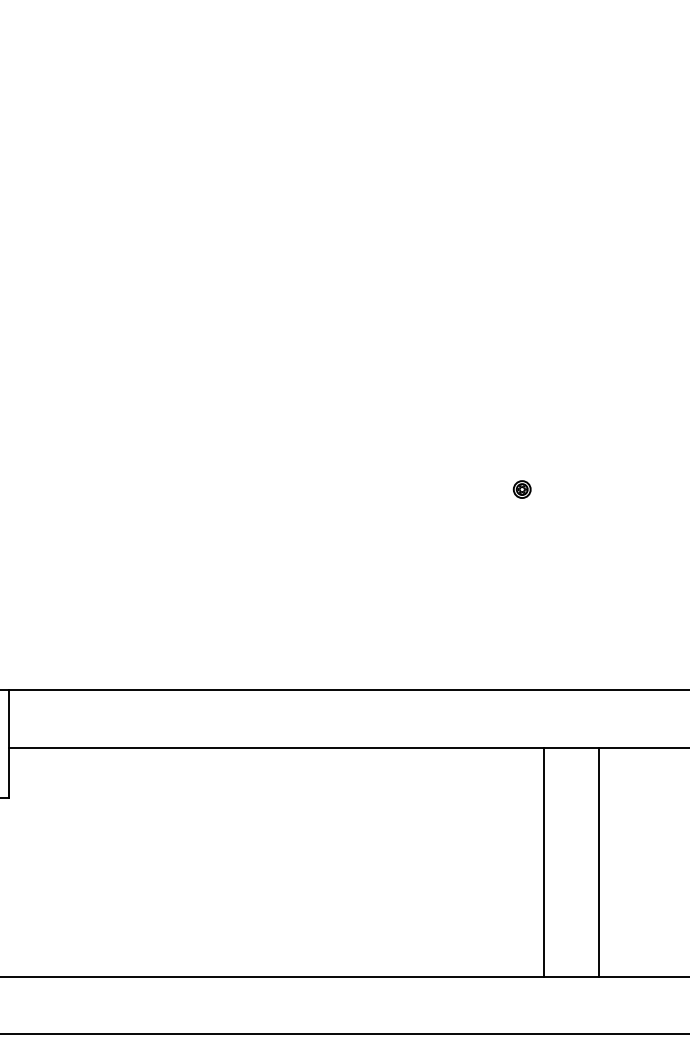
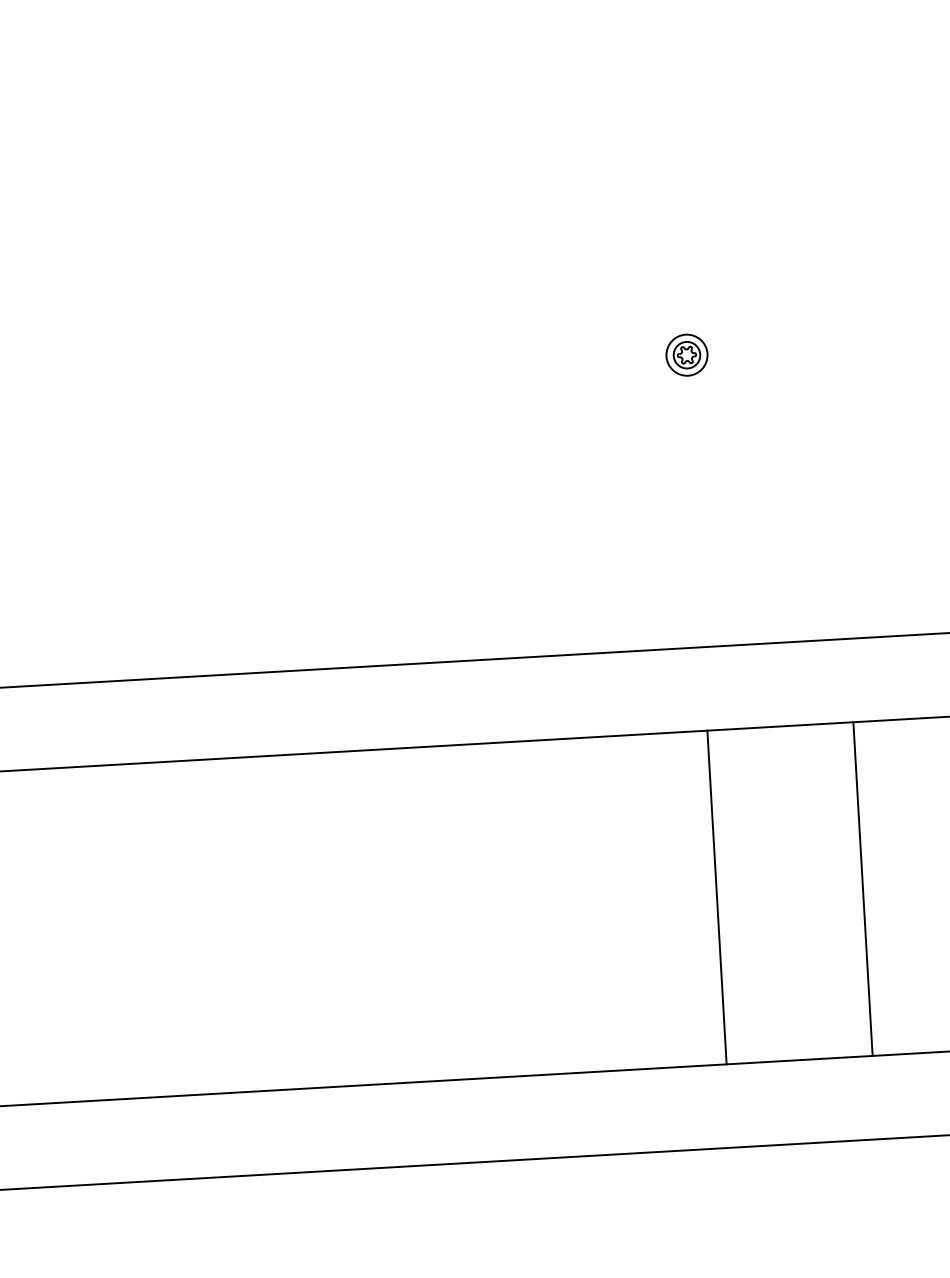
part: (522, 489) -> (687, 354), size x1.67
line: (544, 862) -> (717, 897), moved
line: (598, 862) -> (862, 889), moved

